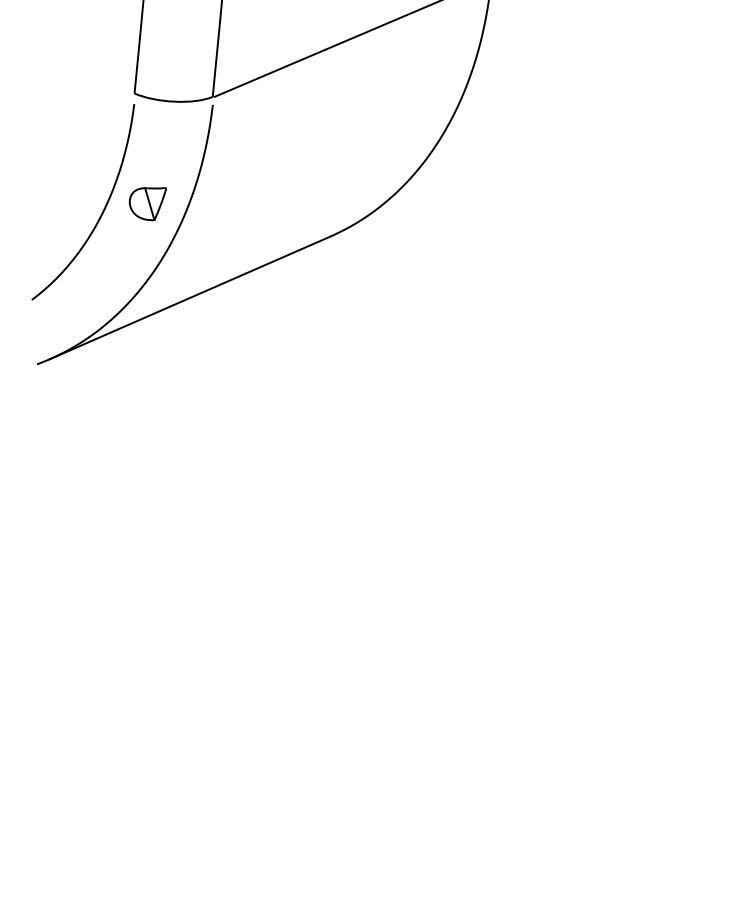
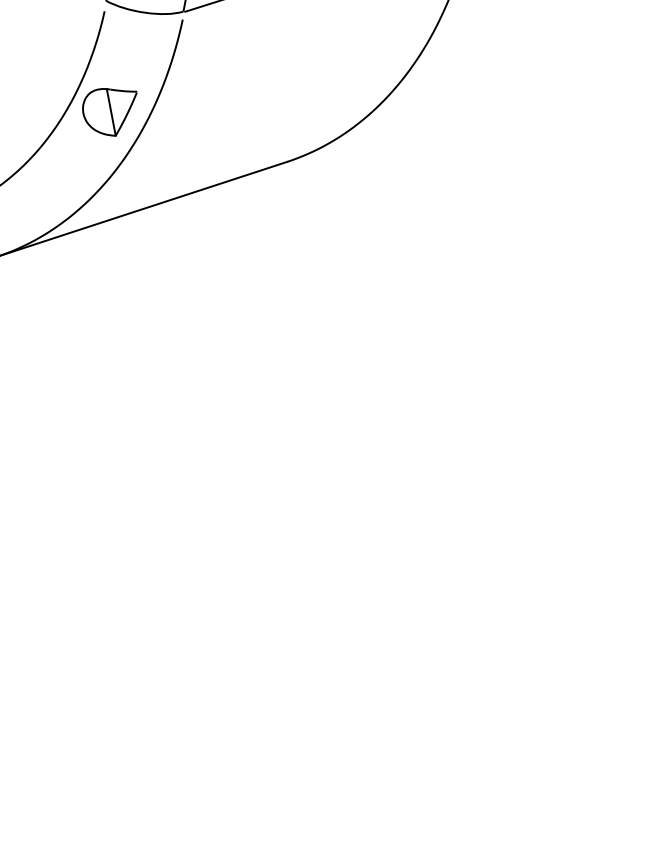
part: (147, 203) -> (108, 111), size x1.43

